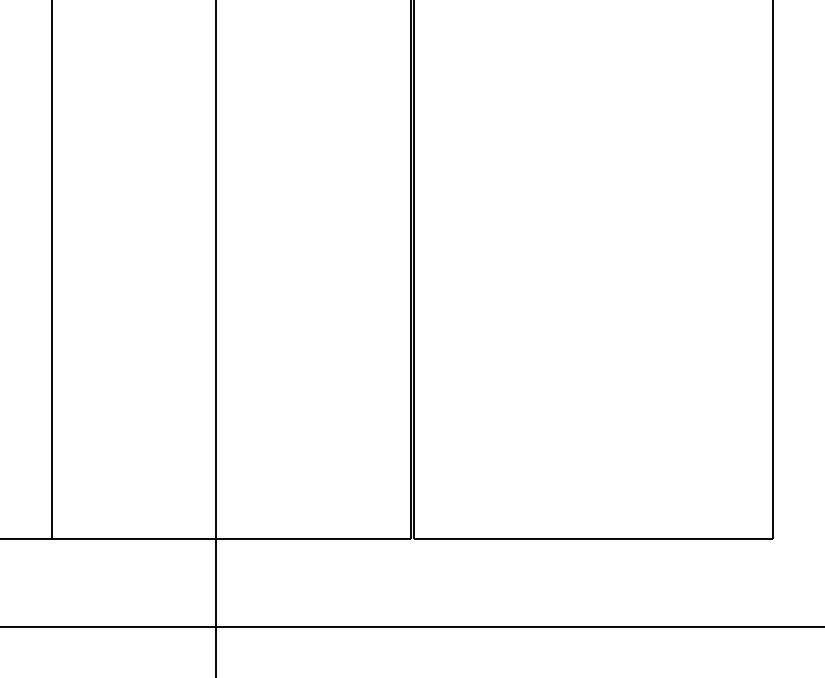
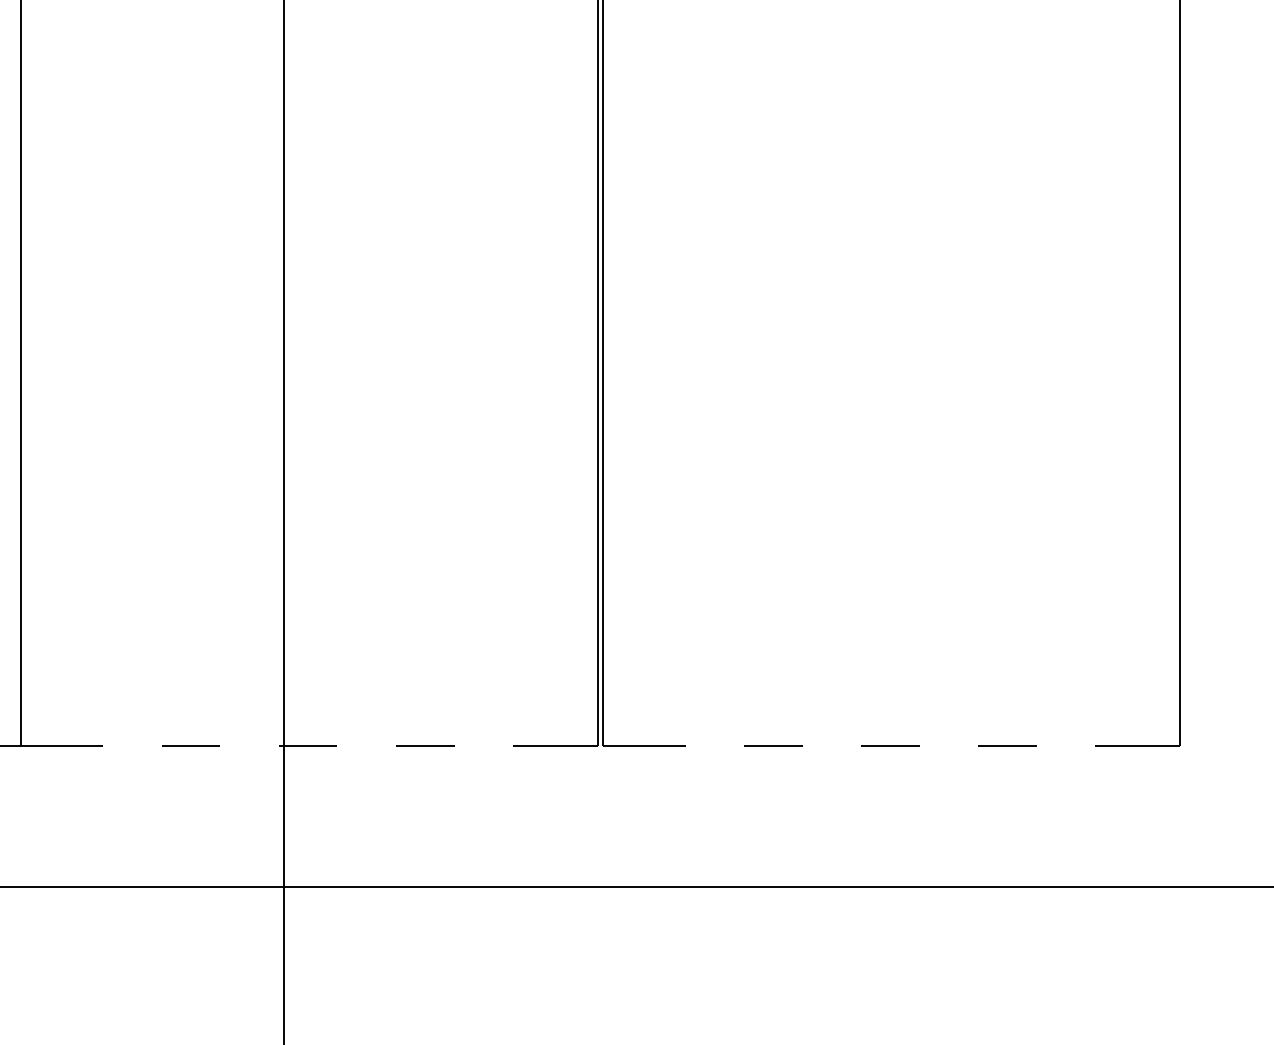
line: (220, 539) -> (291, 746), solid -> dashed
line: (581, 539) -> (872, 746), solid -> dashed

